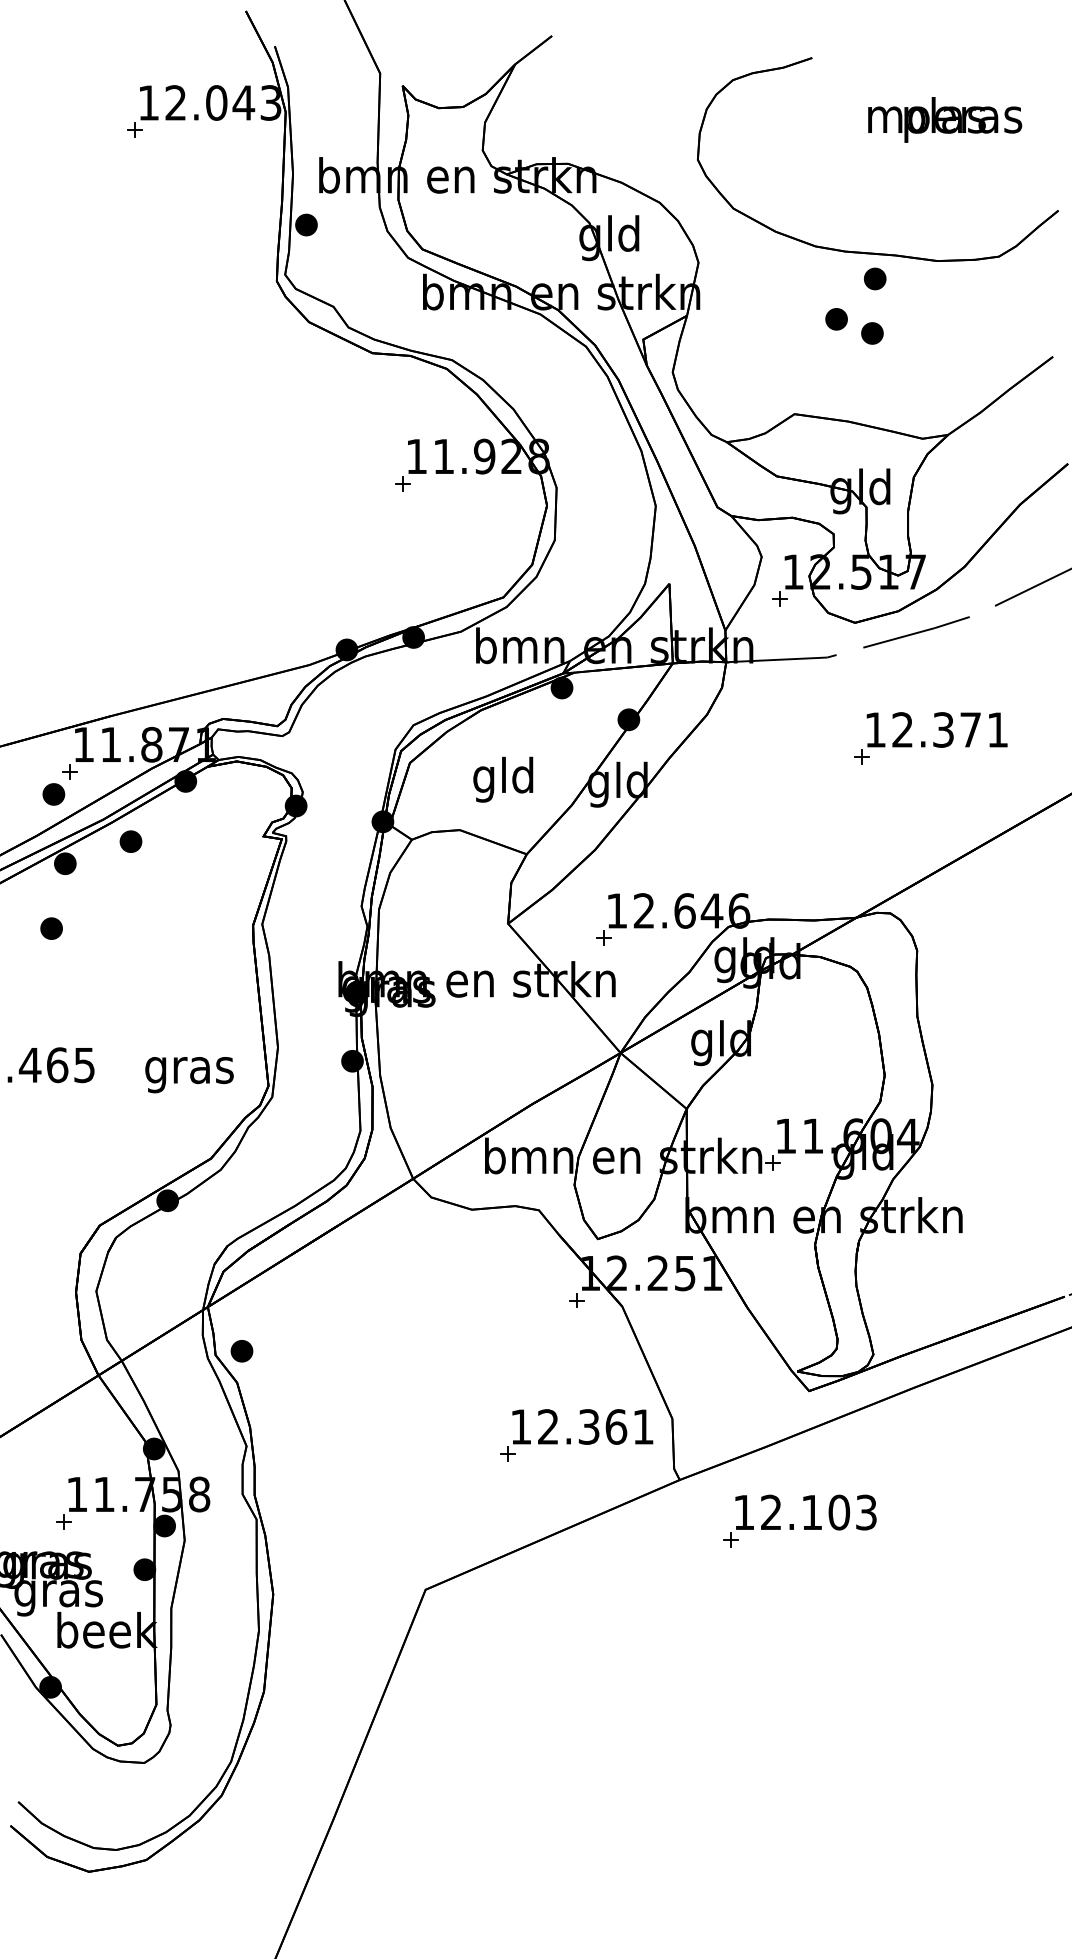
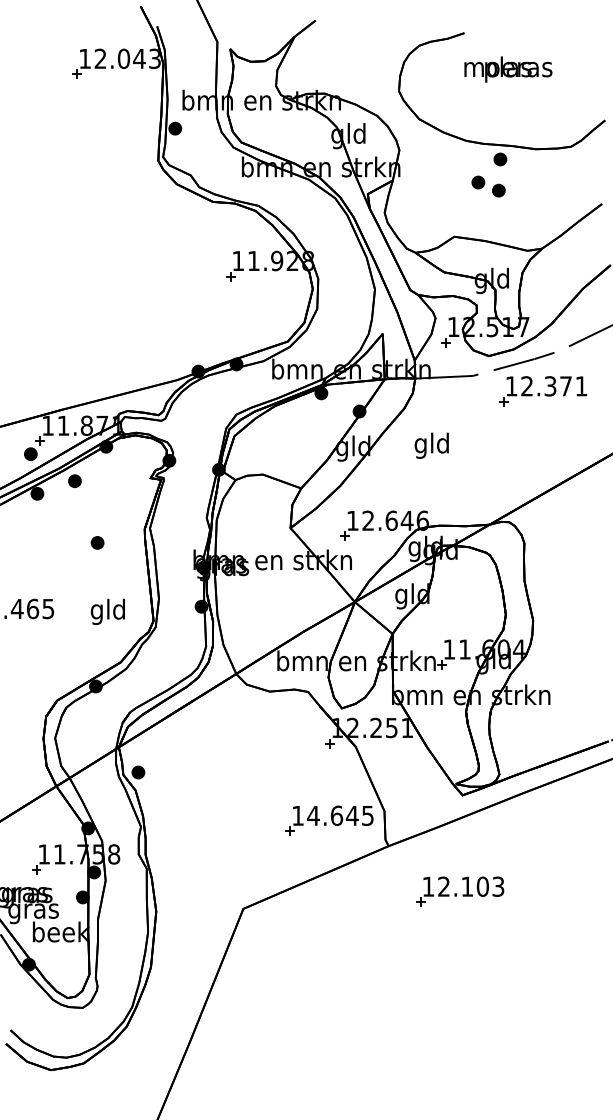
text: (945, 119) -> (508, 69), moved
part: (931, 738) -> (543, 391), moved
text: (502, 779) -> (431, 445), moved
part: (51, 927) -> (97, 542), moved
text: (189, 1069) -> (108, 611), gras -> gld
text: (595, 1426) -> (340, 815), 12.361 -> 14.645
part: (800, 1520) -> (460, 891), moved

